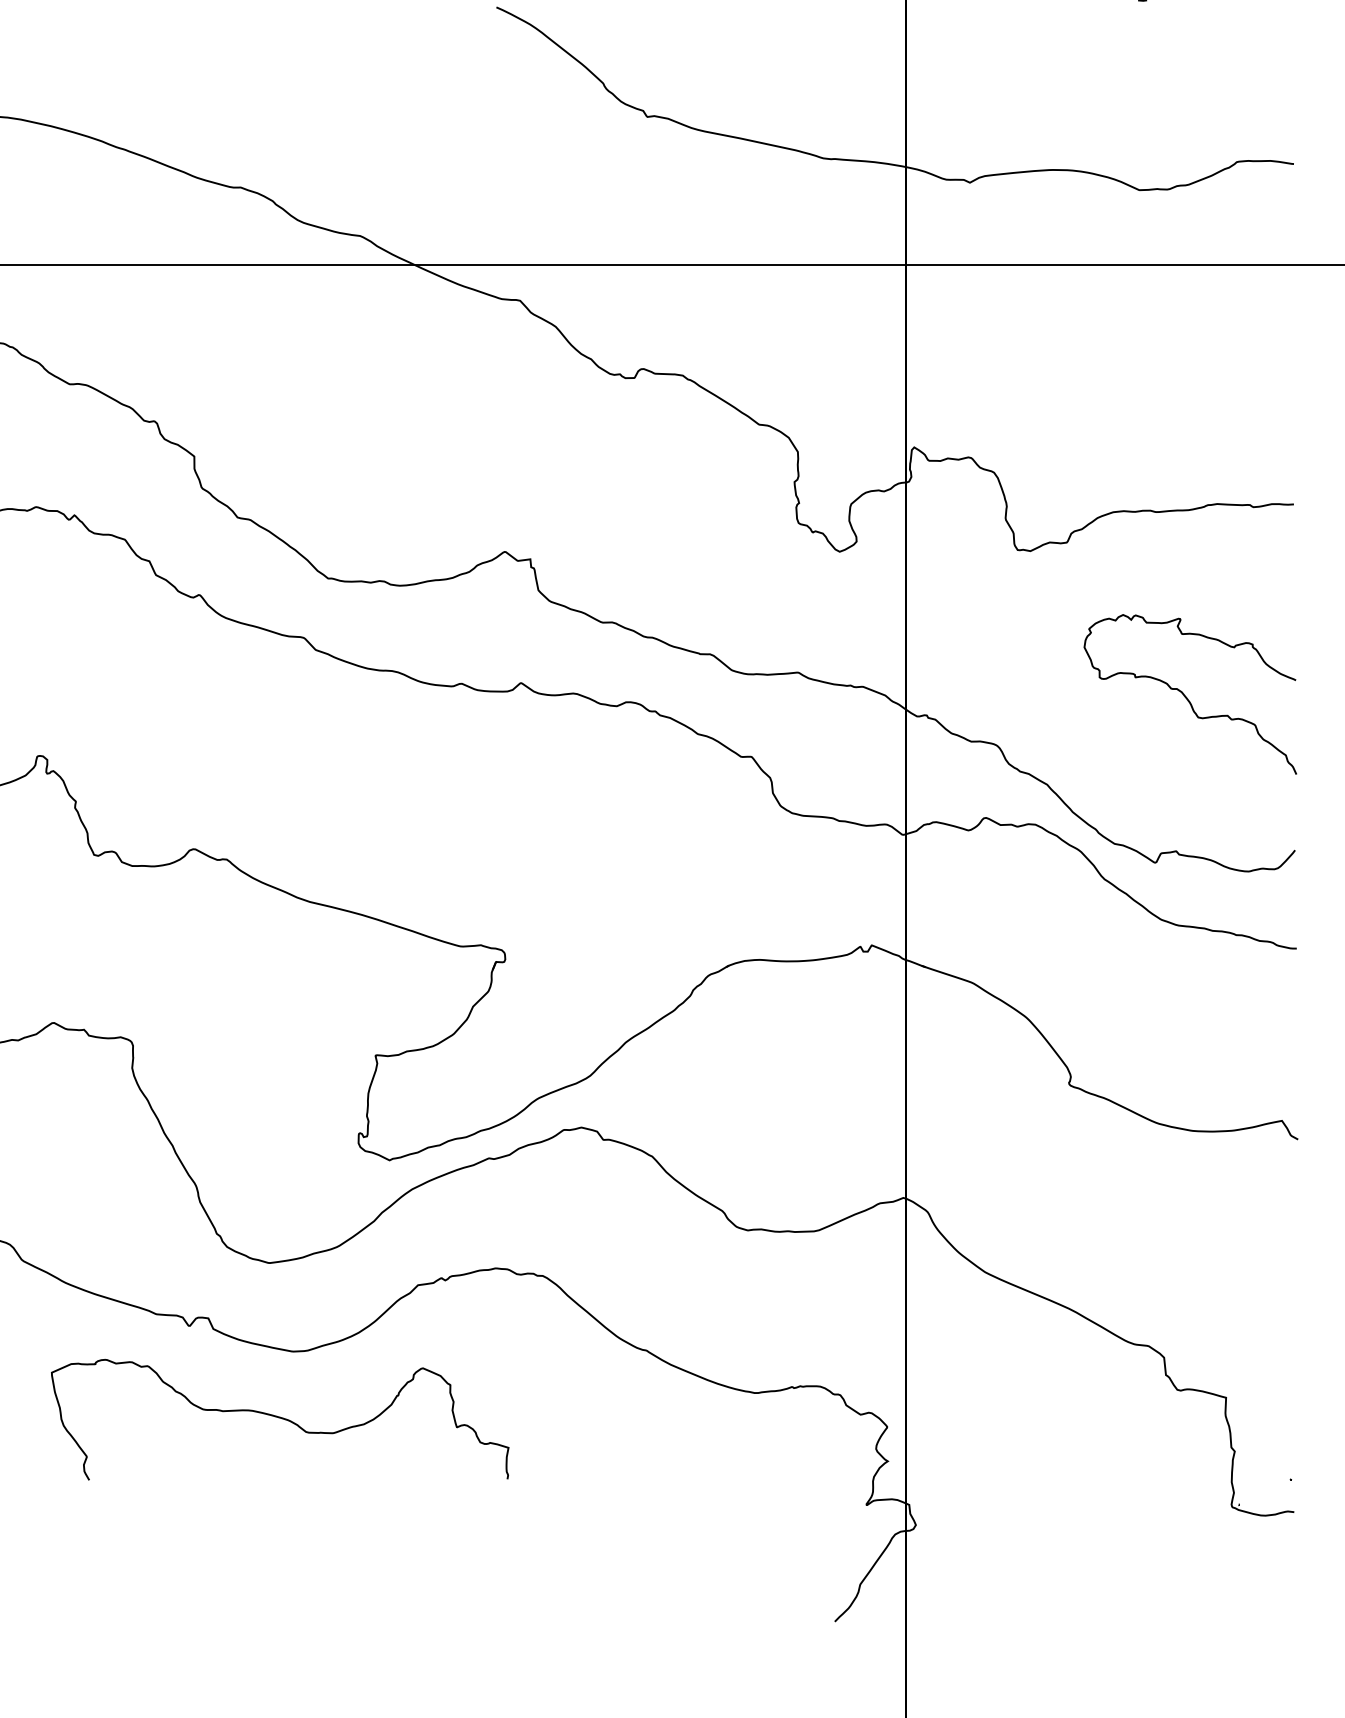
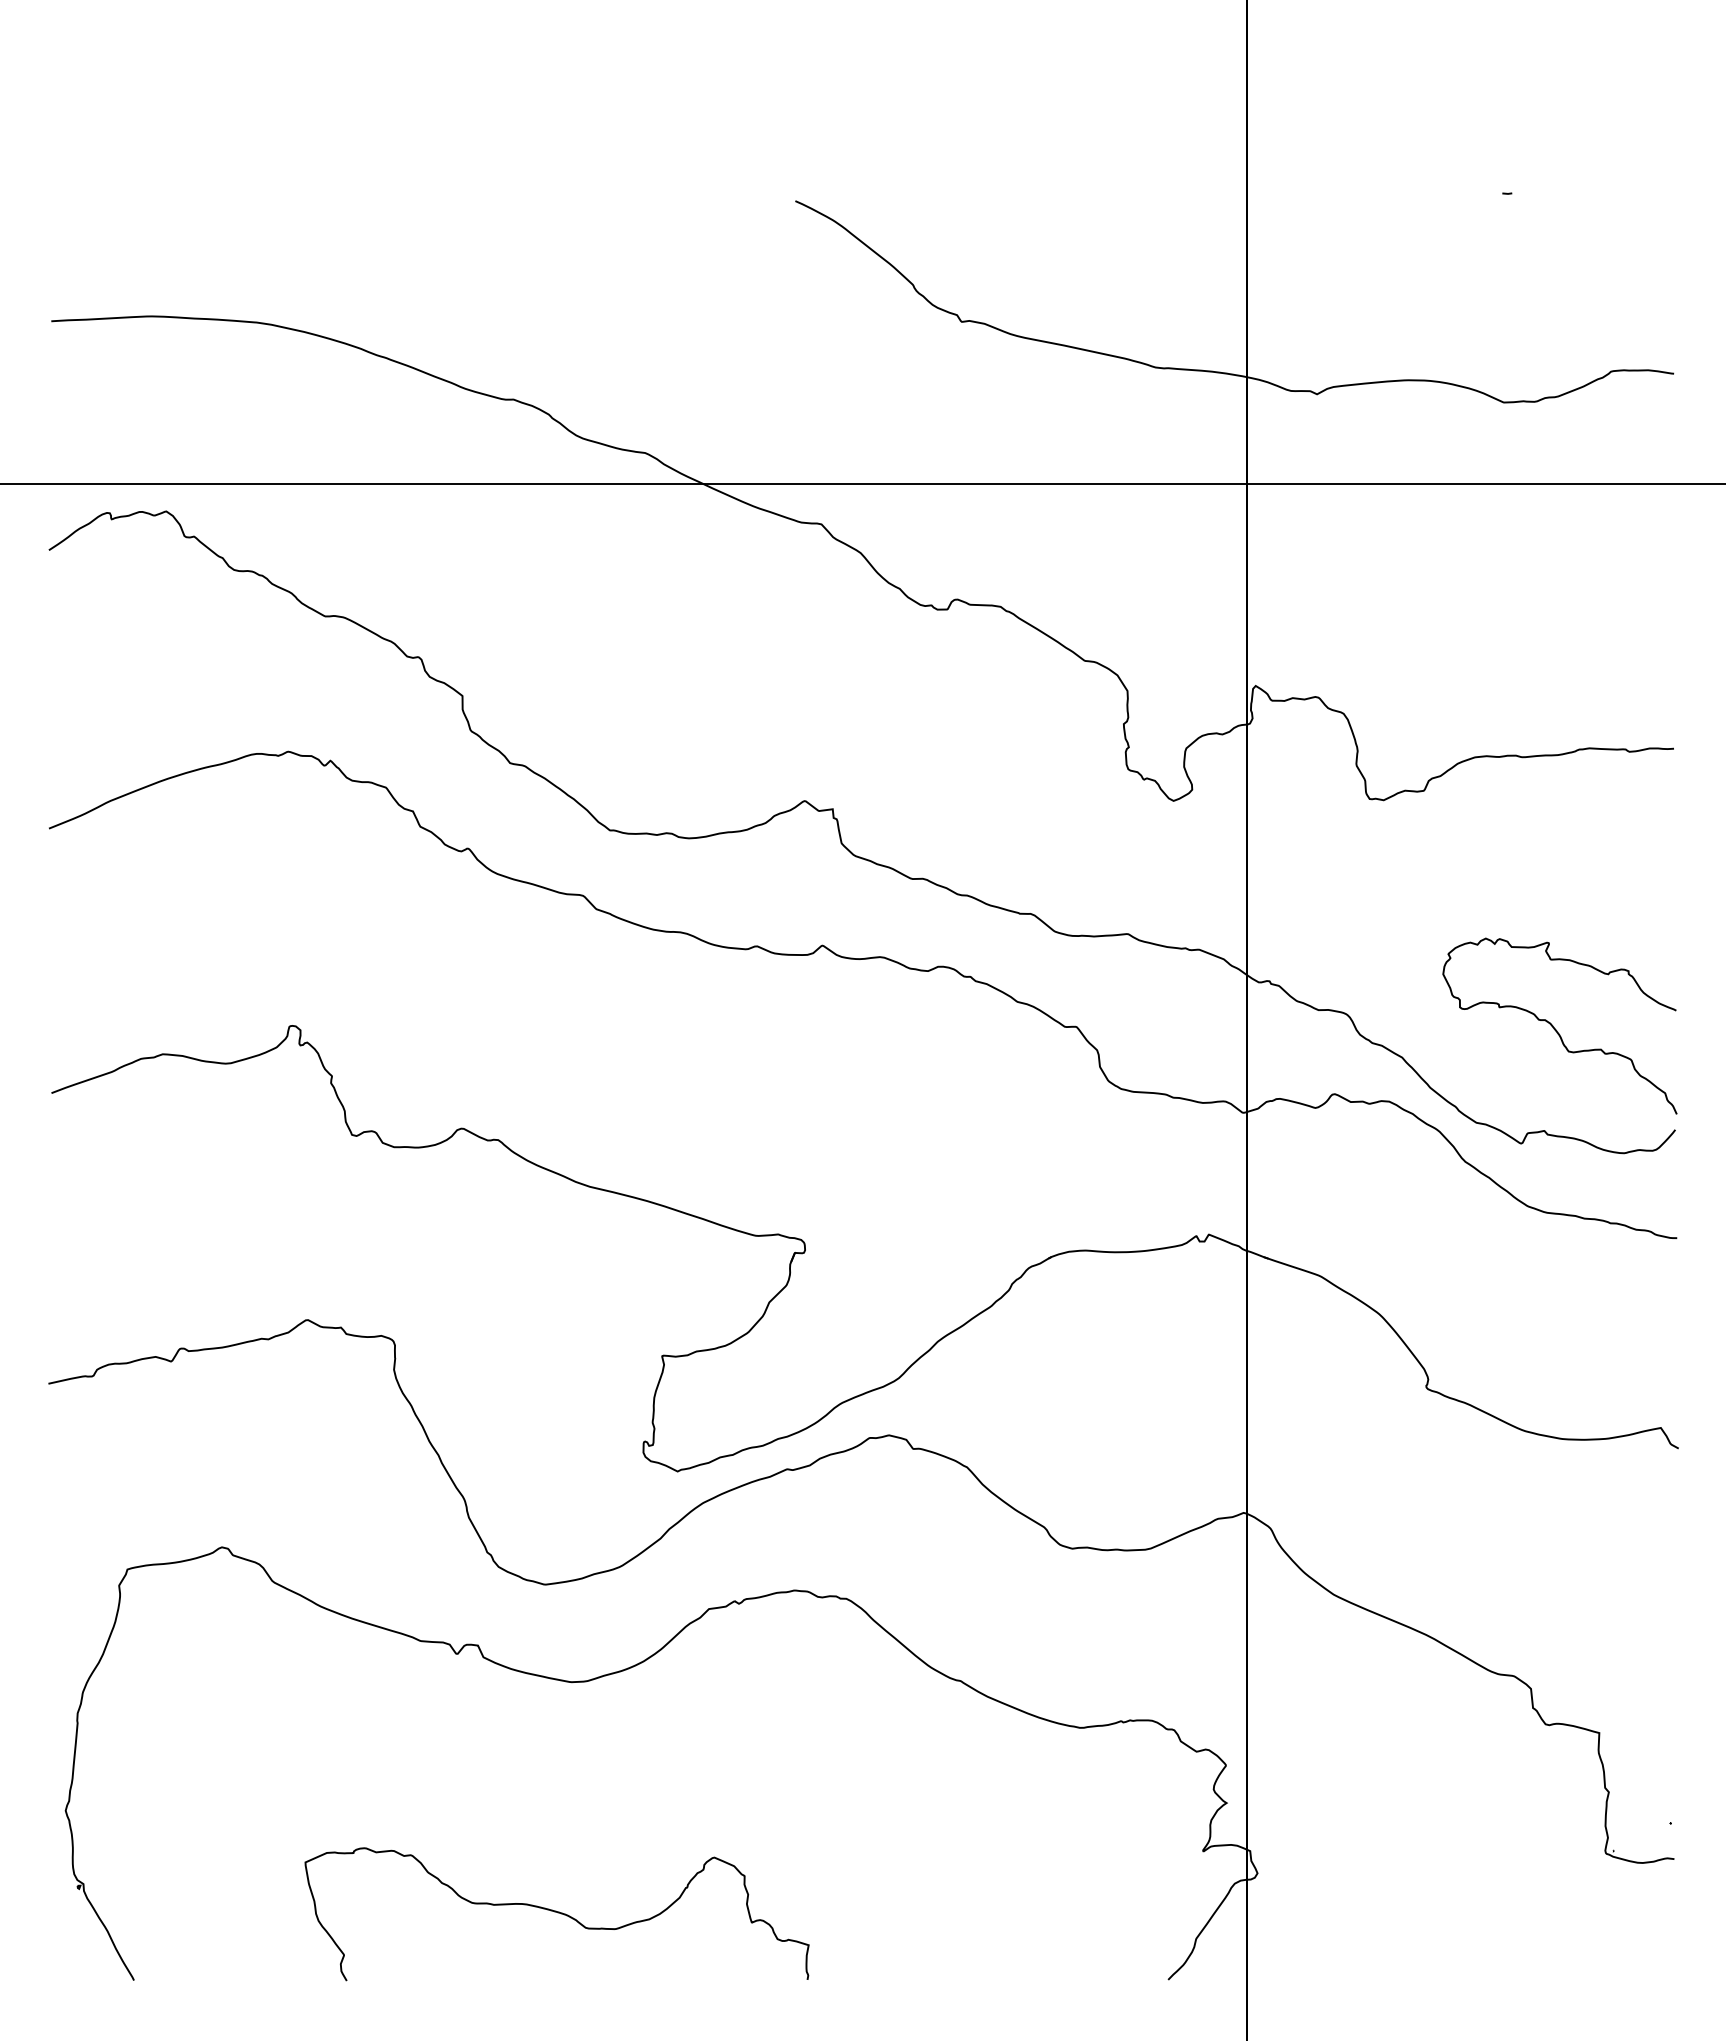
curve: (1186, 696) -> (1555, 1028), moved
curve: (280, 1419) -> (557, 1913), moved

